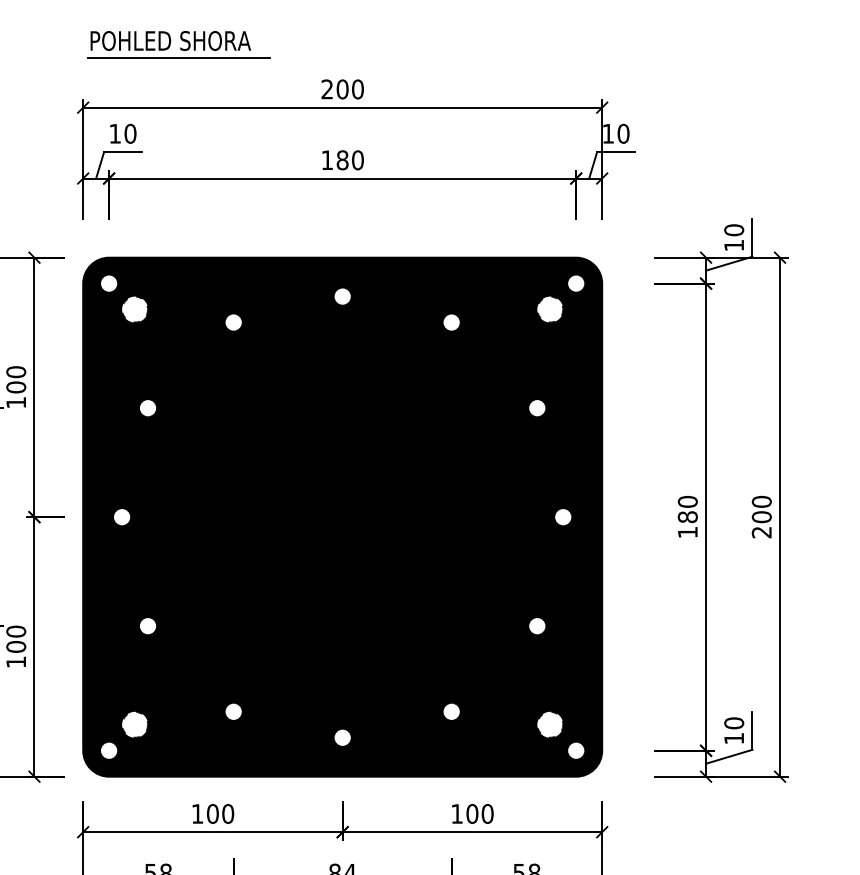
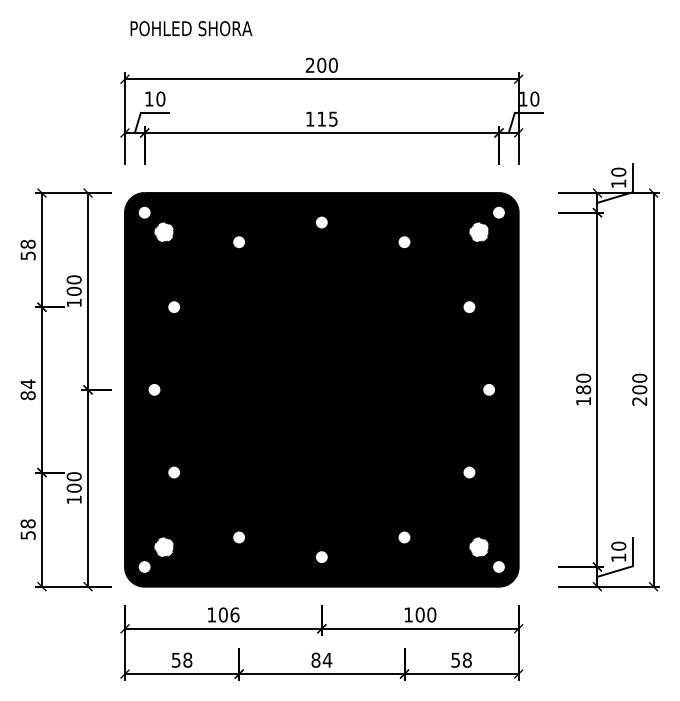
line: (178, 57) -> (197, 41), removed
text: (350, 159) -> (327, 118), 180 -> 115
text: (227, 813) -> (234, 614), 100 -> 106

